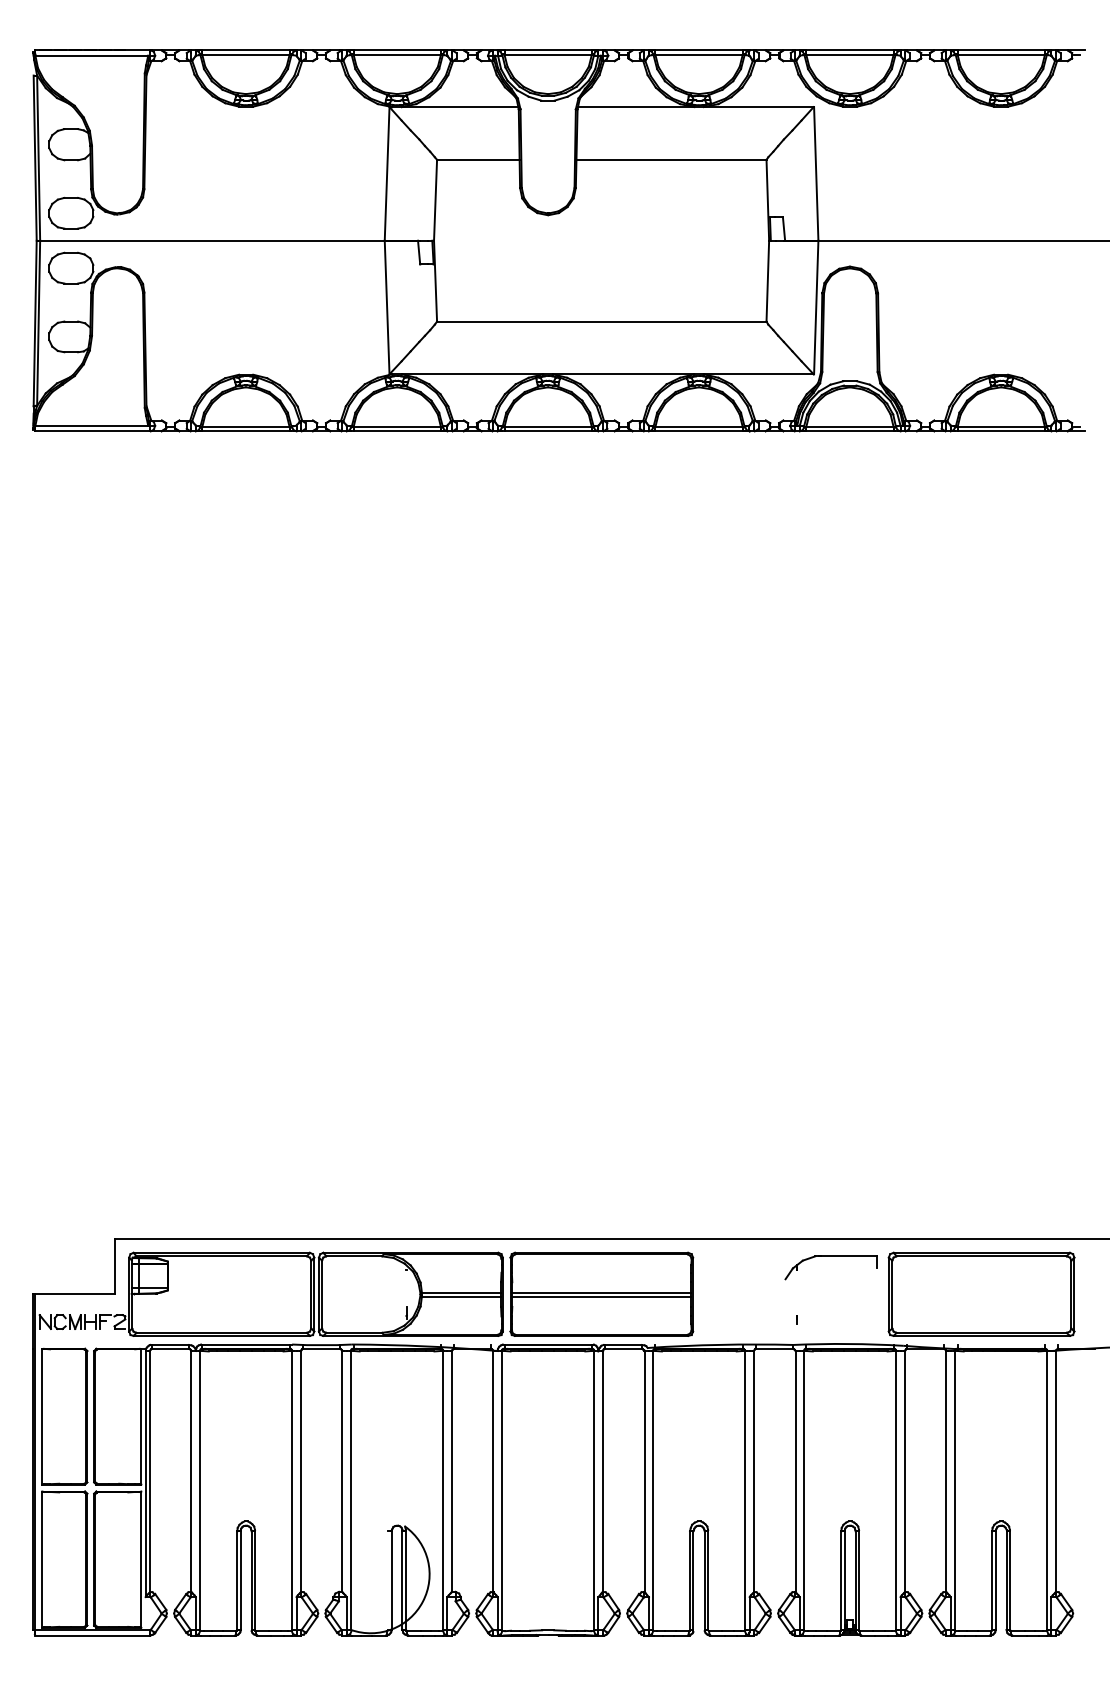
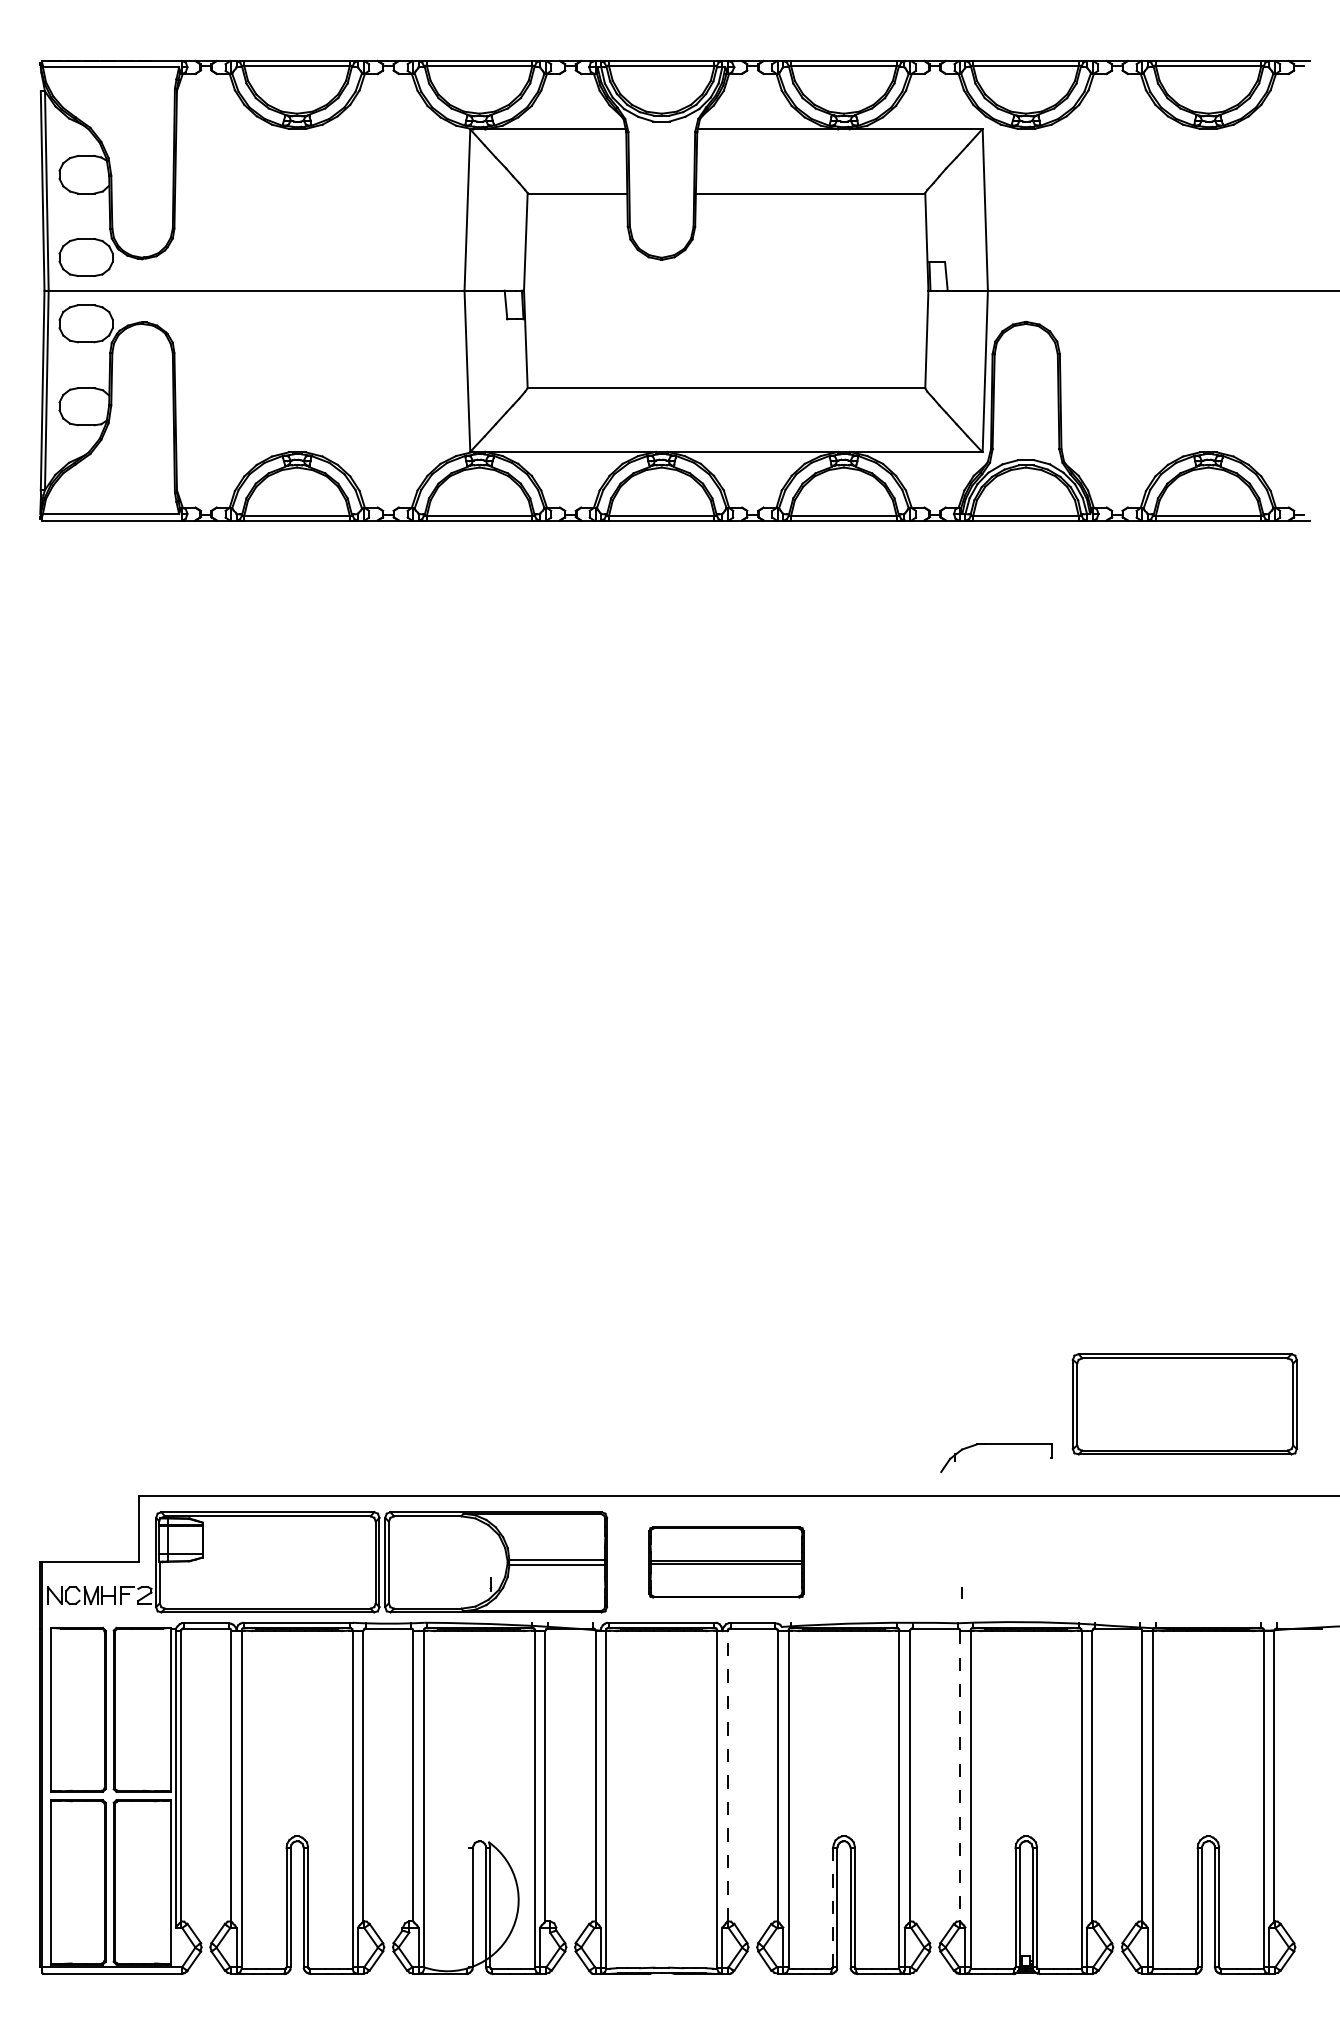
part: (831, 1256) -> (996, 1444), moved
part: (601, 1294) -> (726, 1562), size x0.7
part: (981, 1294) -> (1184, 1404), moved
line: (602, 1471) -> (727, 1775), solid -> dashed
line: (795, 1471) -> (960, 1776), solid -> dashed
line: (689, 1580) -> (832, 1907), solid -> dashed

